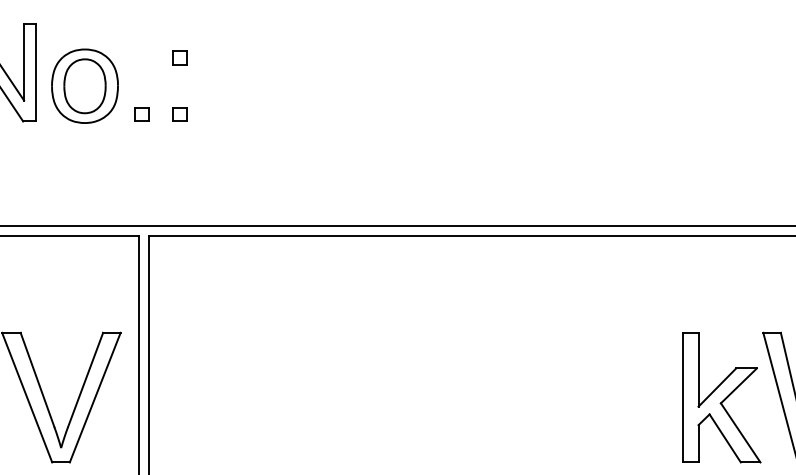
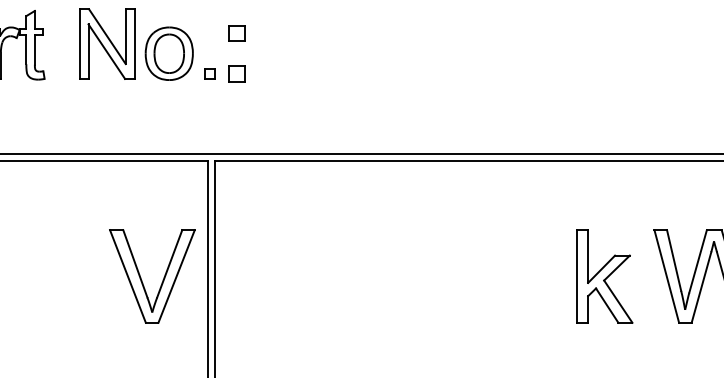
part: (178, 57) -> (236, 33), size x1.6
part: (178, 113) -> (236, 73), size x1.6
part: (721, 397) -> (604, 276), moved

